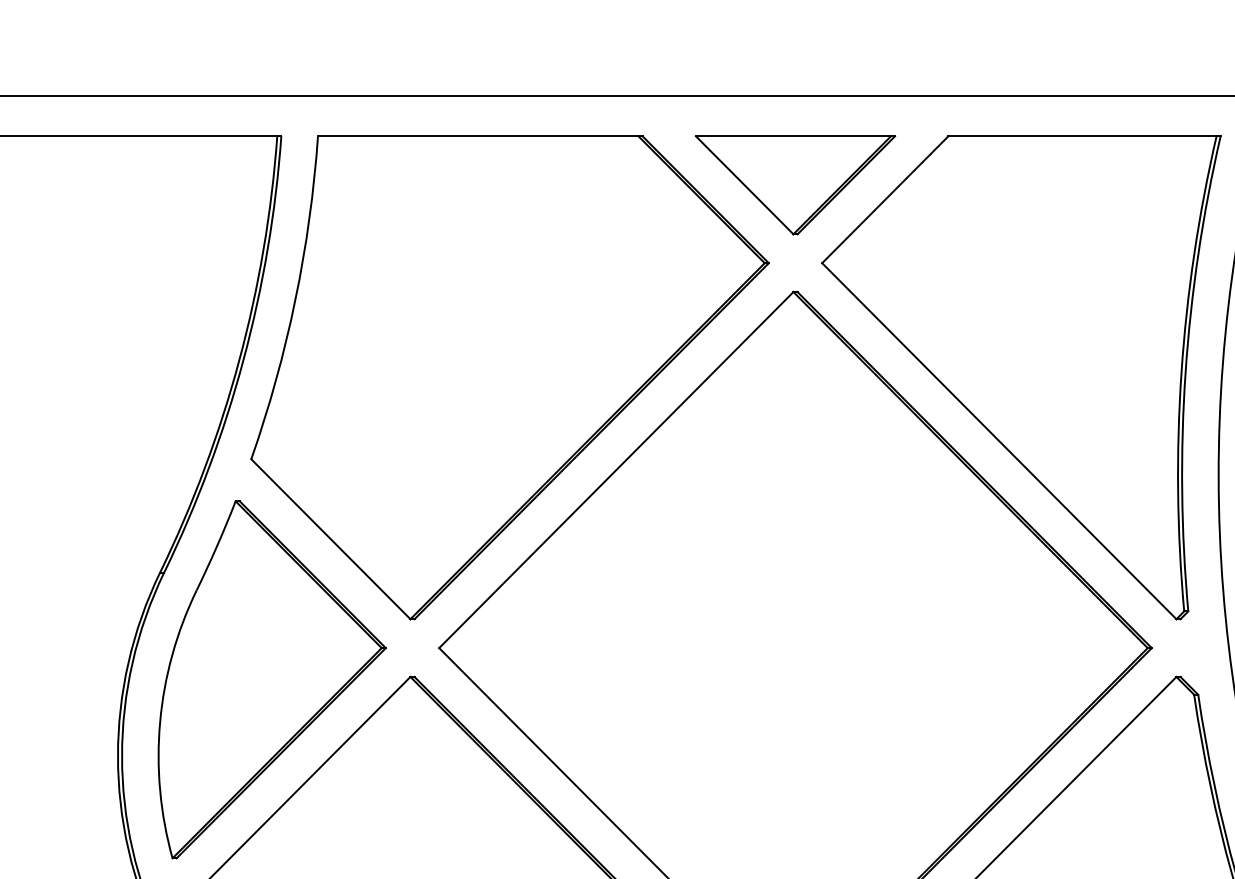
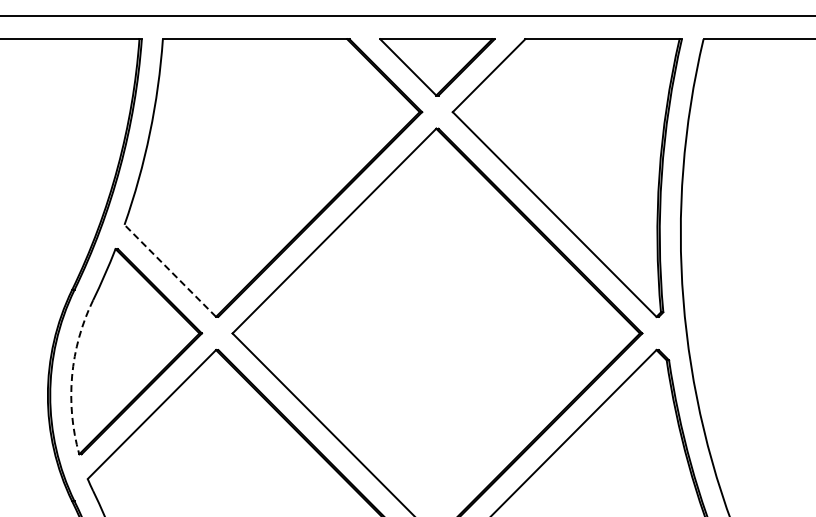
line: (331, 538) -> (170, 270), solid -> dashed
arc: (160, 722) -> (72, 376), solid -> dashed

